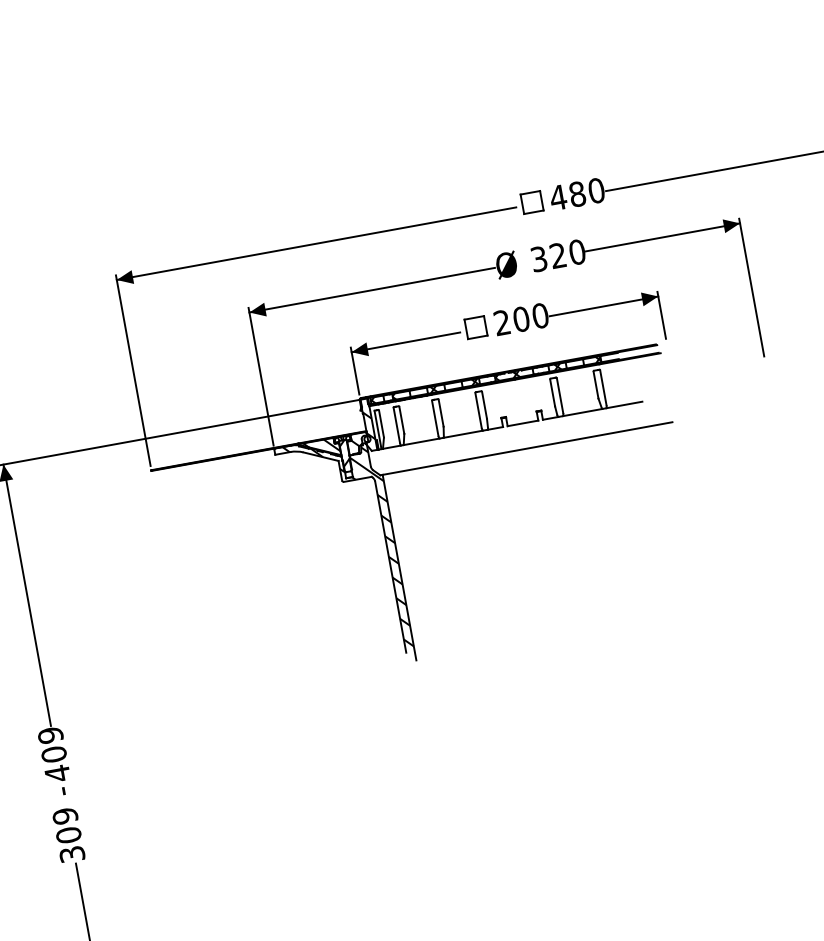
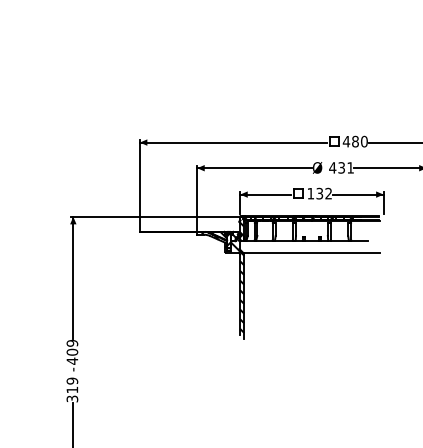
text: (557, 254) -> (341, 167), 320 -> 431
text: (520, 319) -> (319, 193), 200 -> 132
text: (68, 834) -> (72, 389), 309 -> 319

